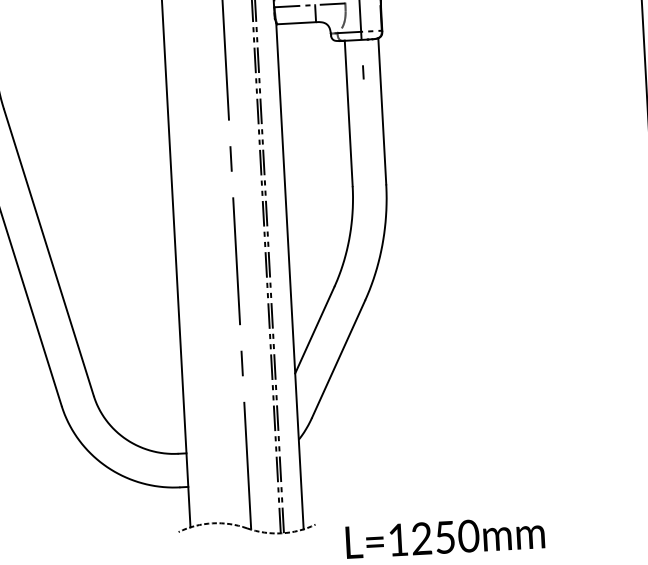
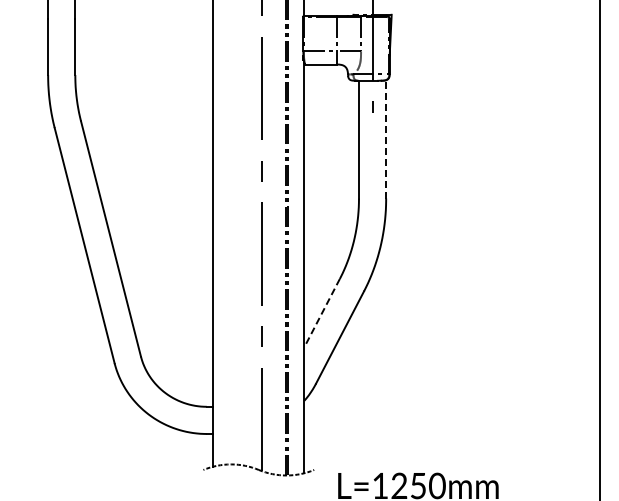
line: (382, 110) -> (386, 138), solid -> dashed
line: (314, 330) -> (321, 313), solid -> dashed

